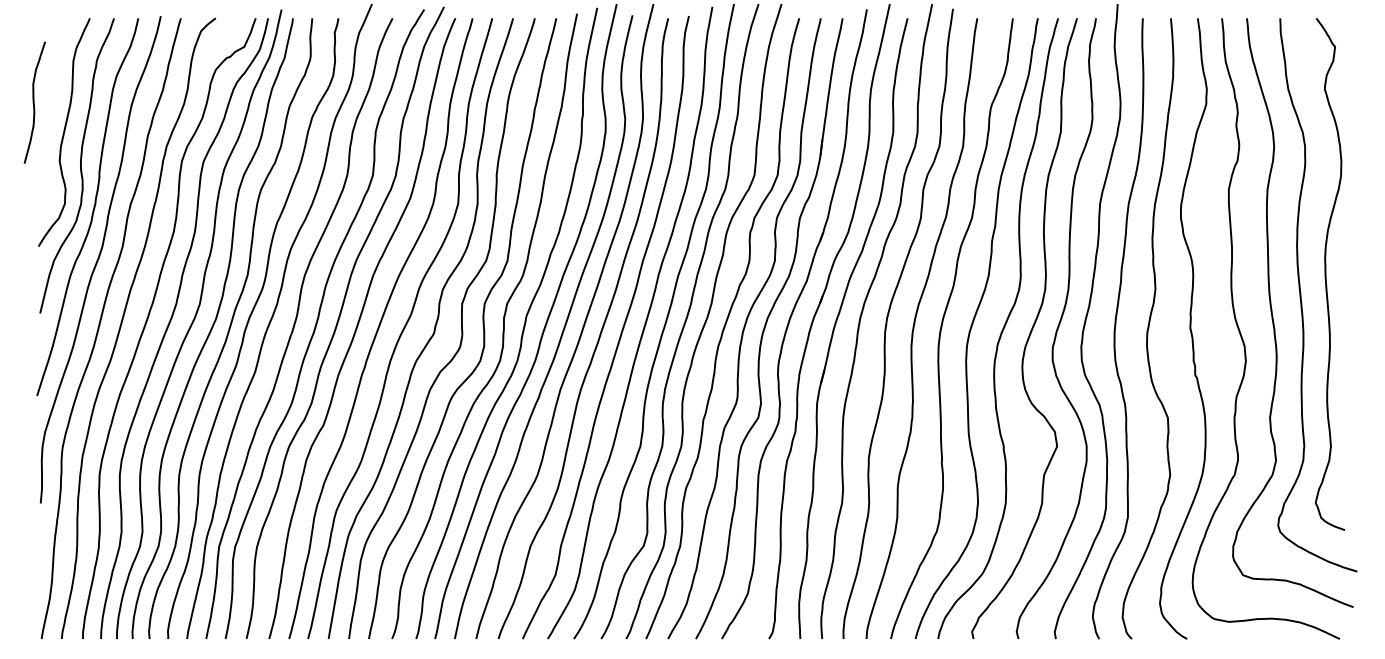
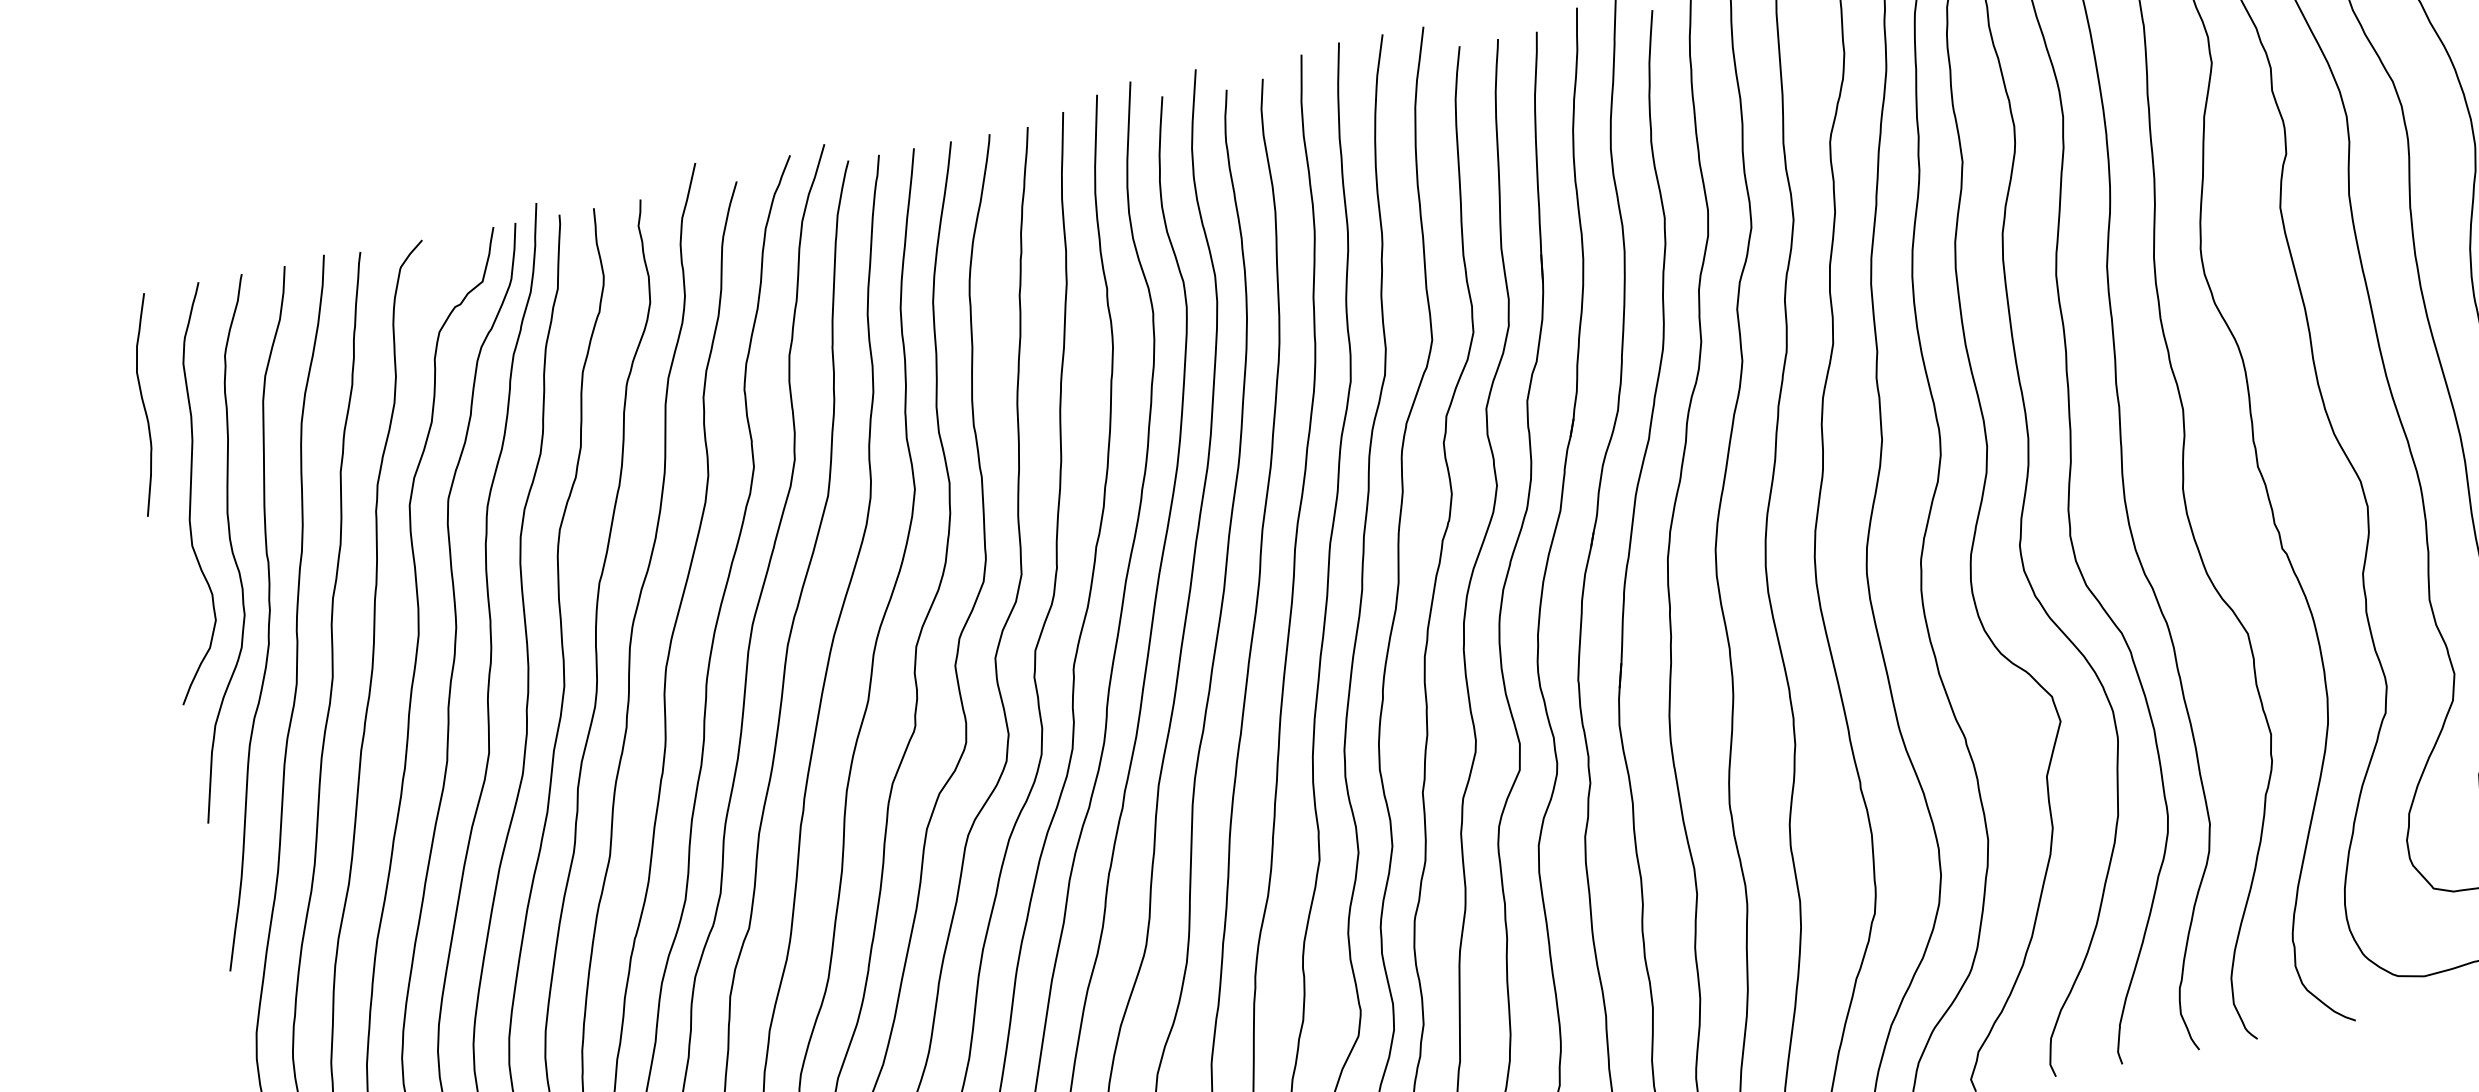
curve: (34, 102) -> (145, 404), moved

